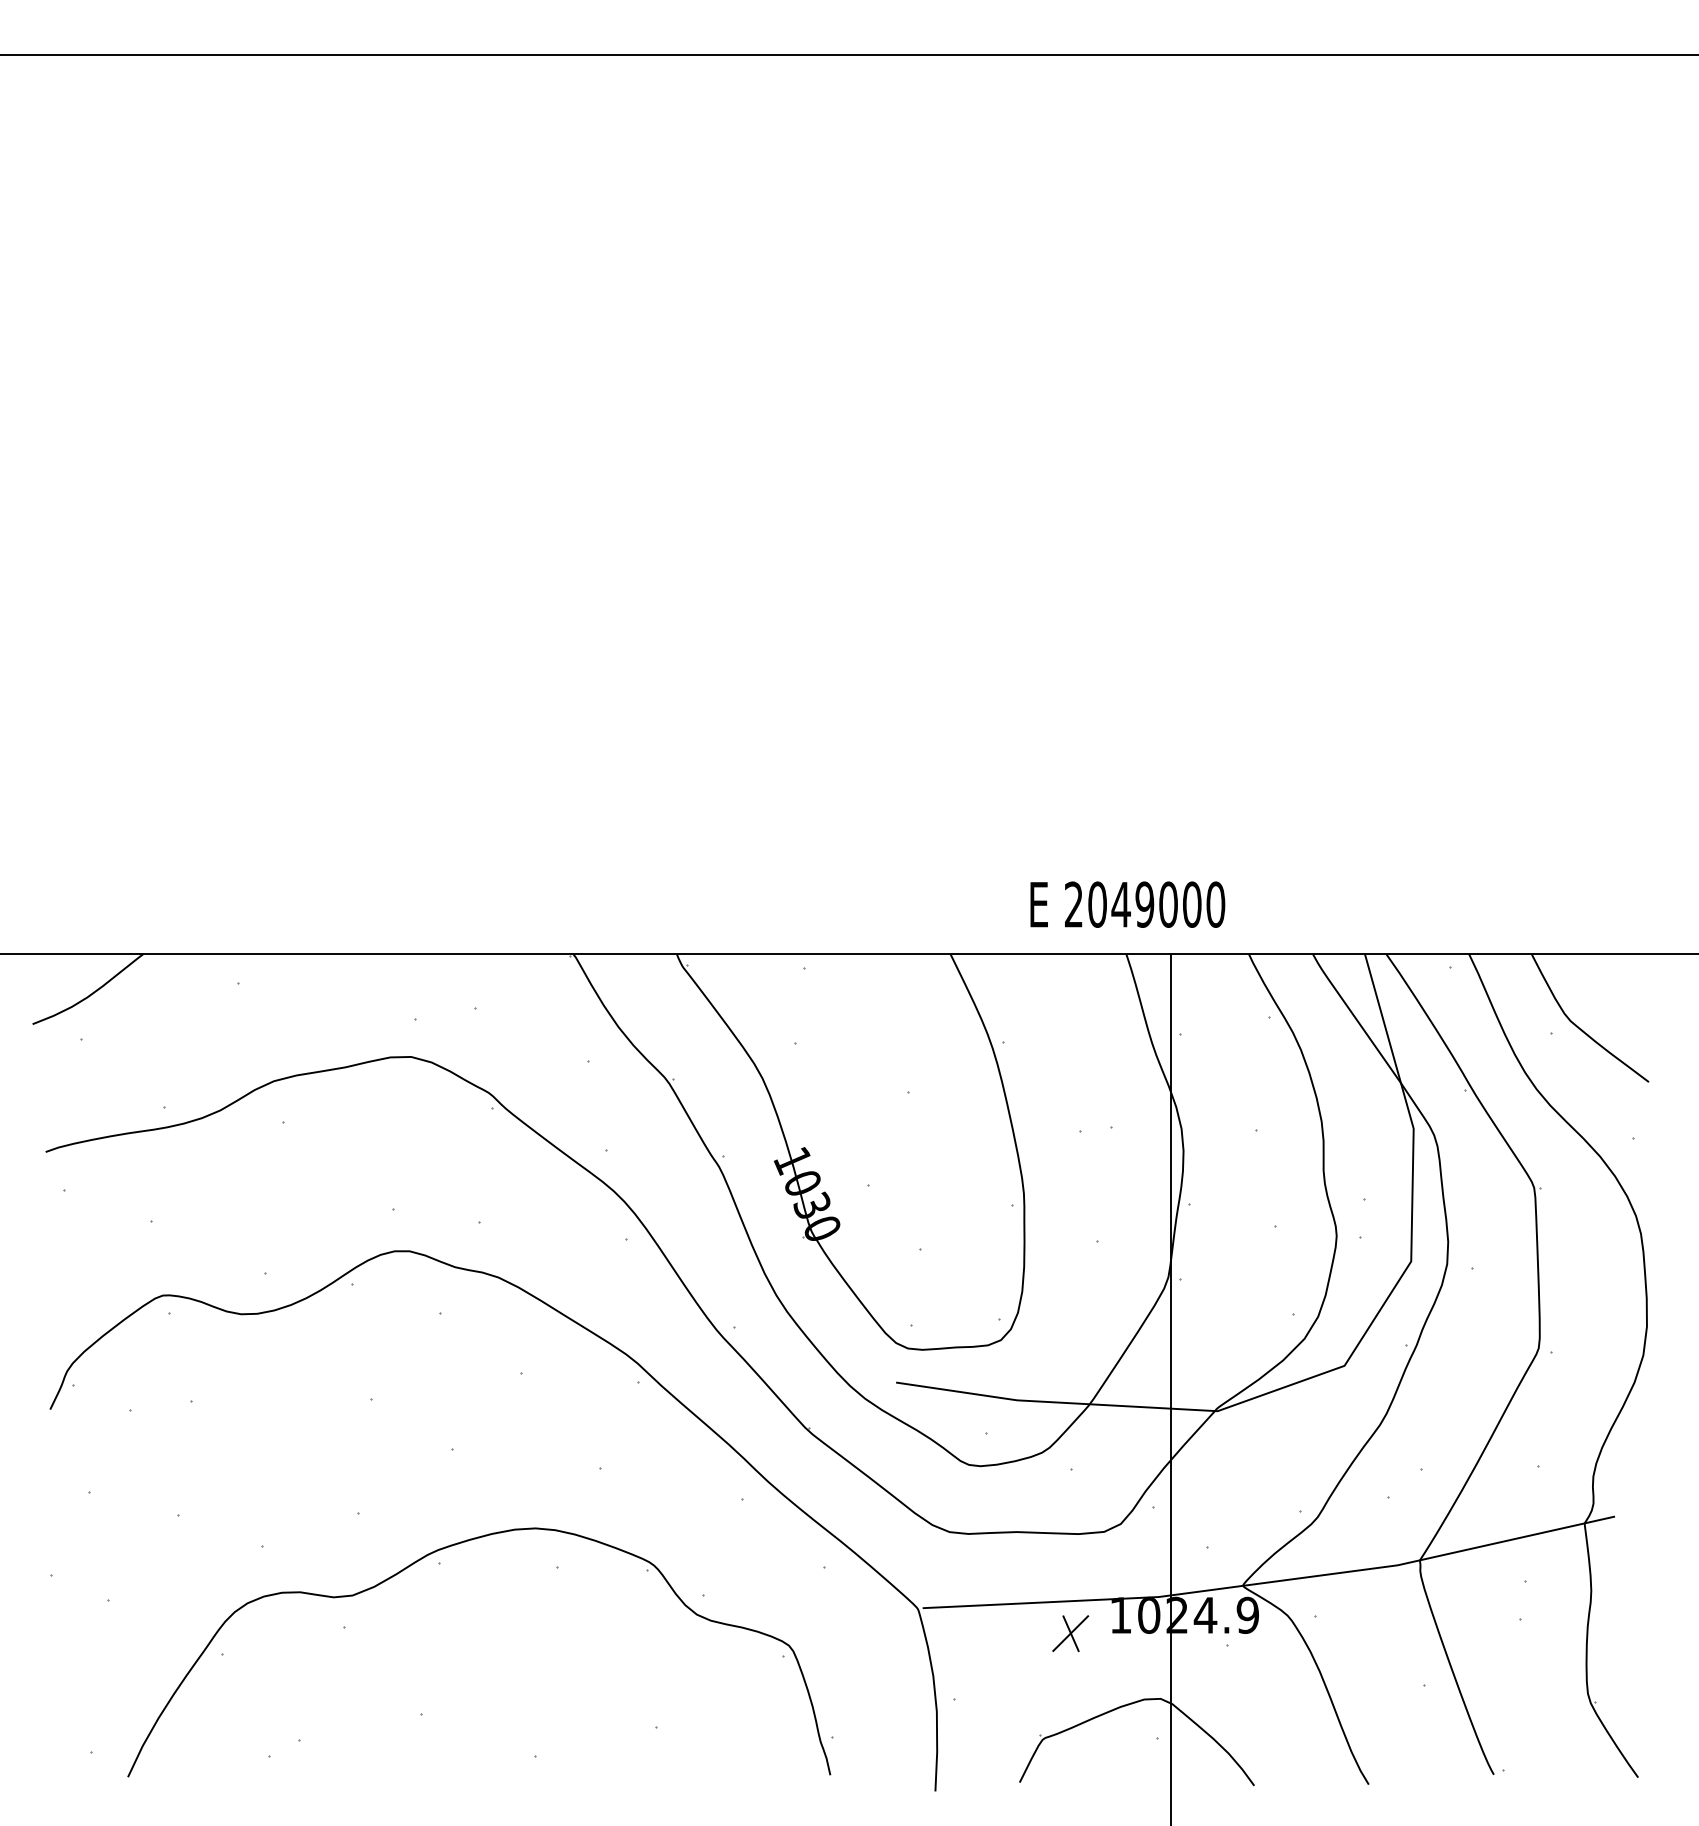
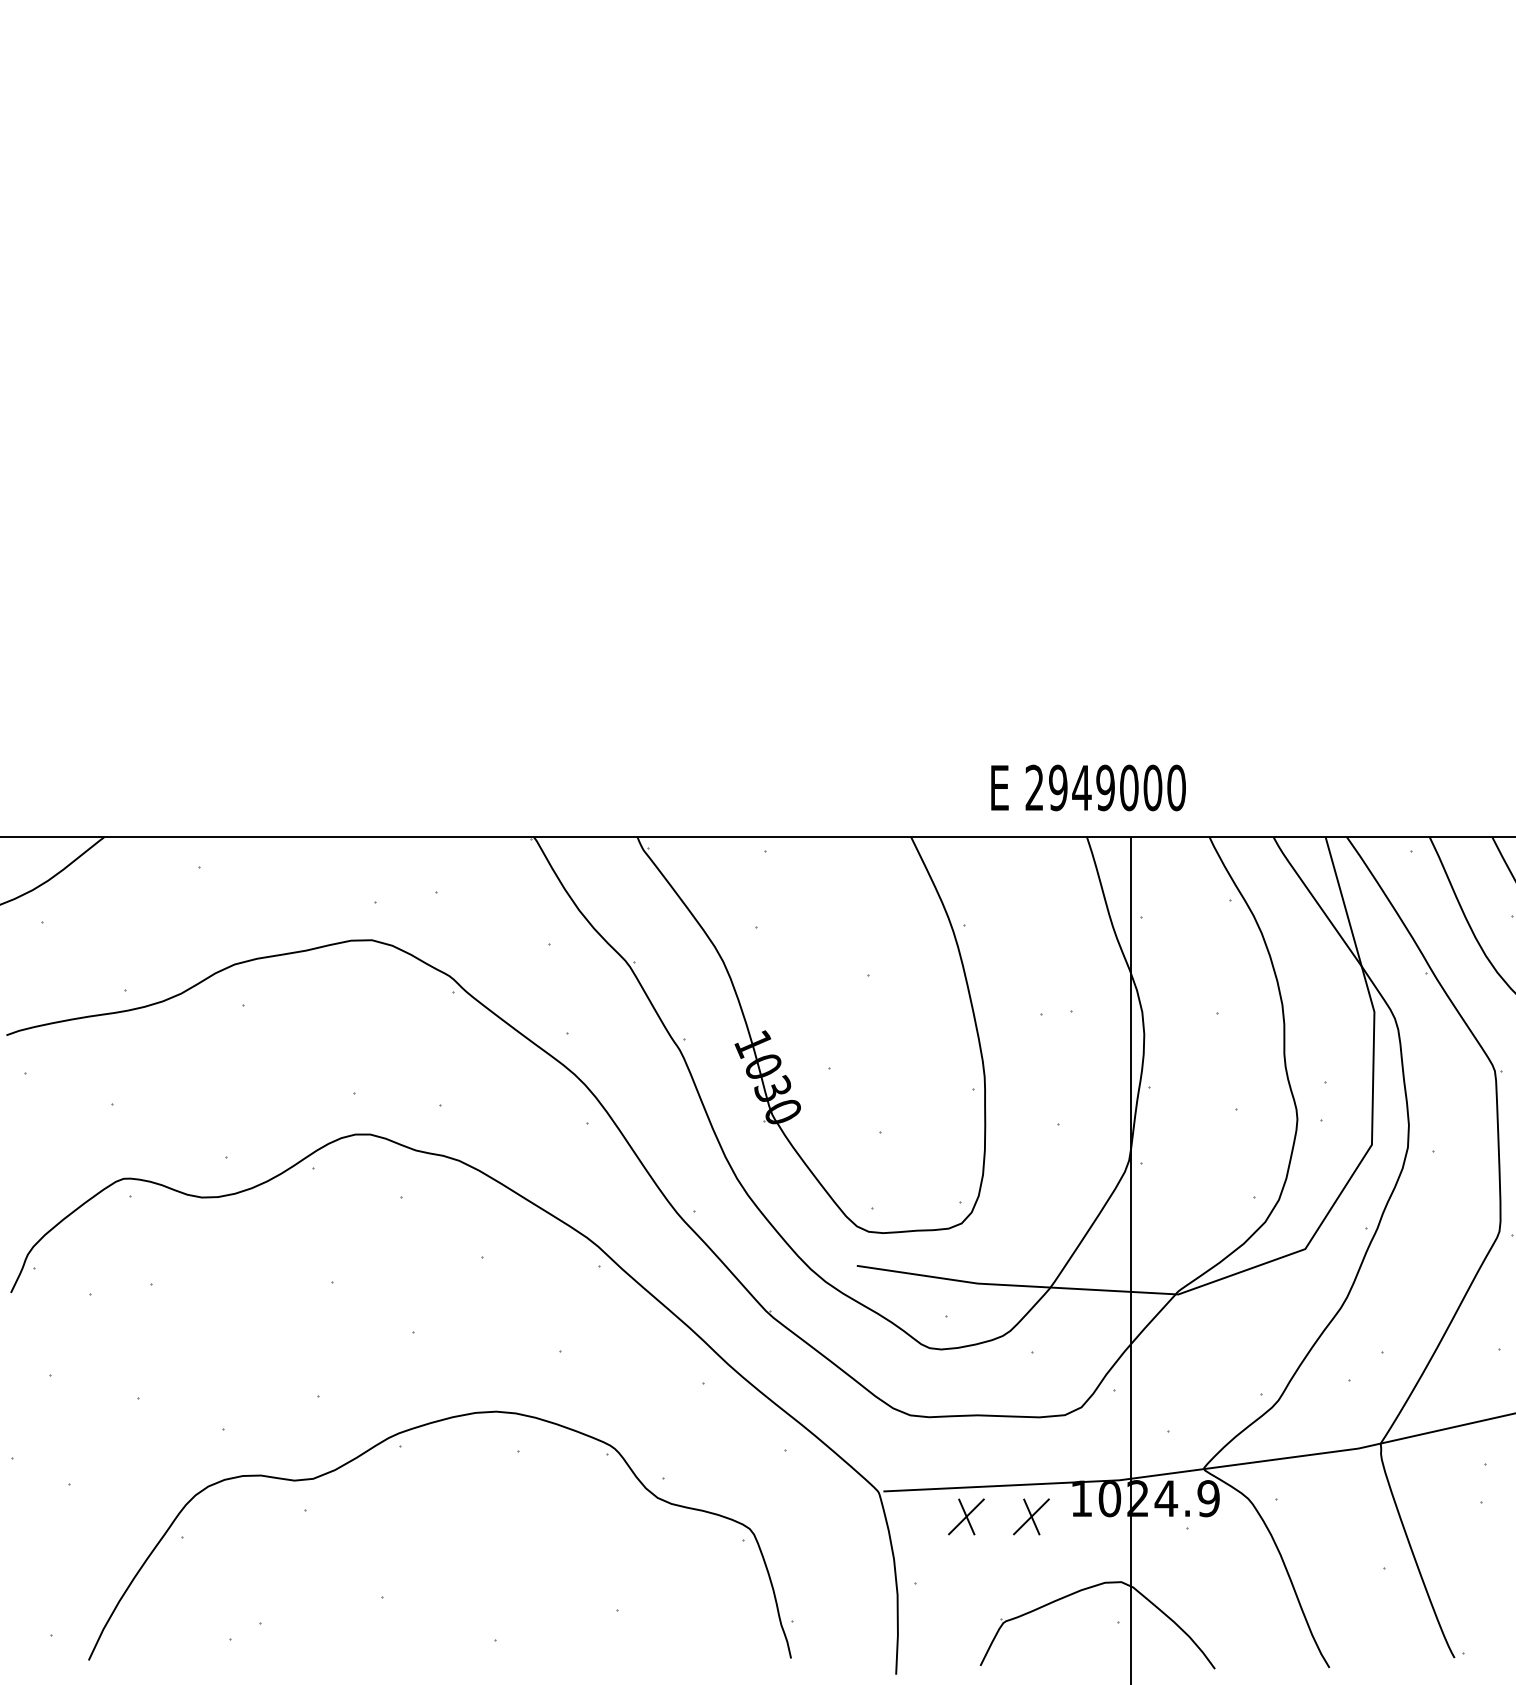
text: (1097, 904) -> (1058, 787), 2049000 -> 2949000
part: (1005, 1633) -> (966, 1516), added

